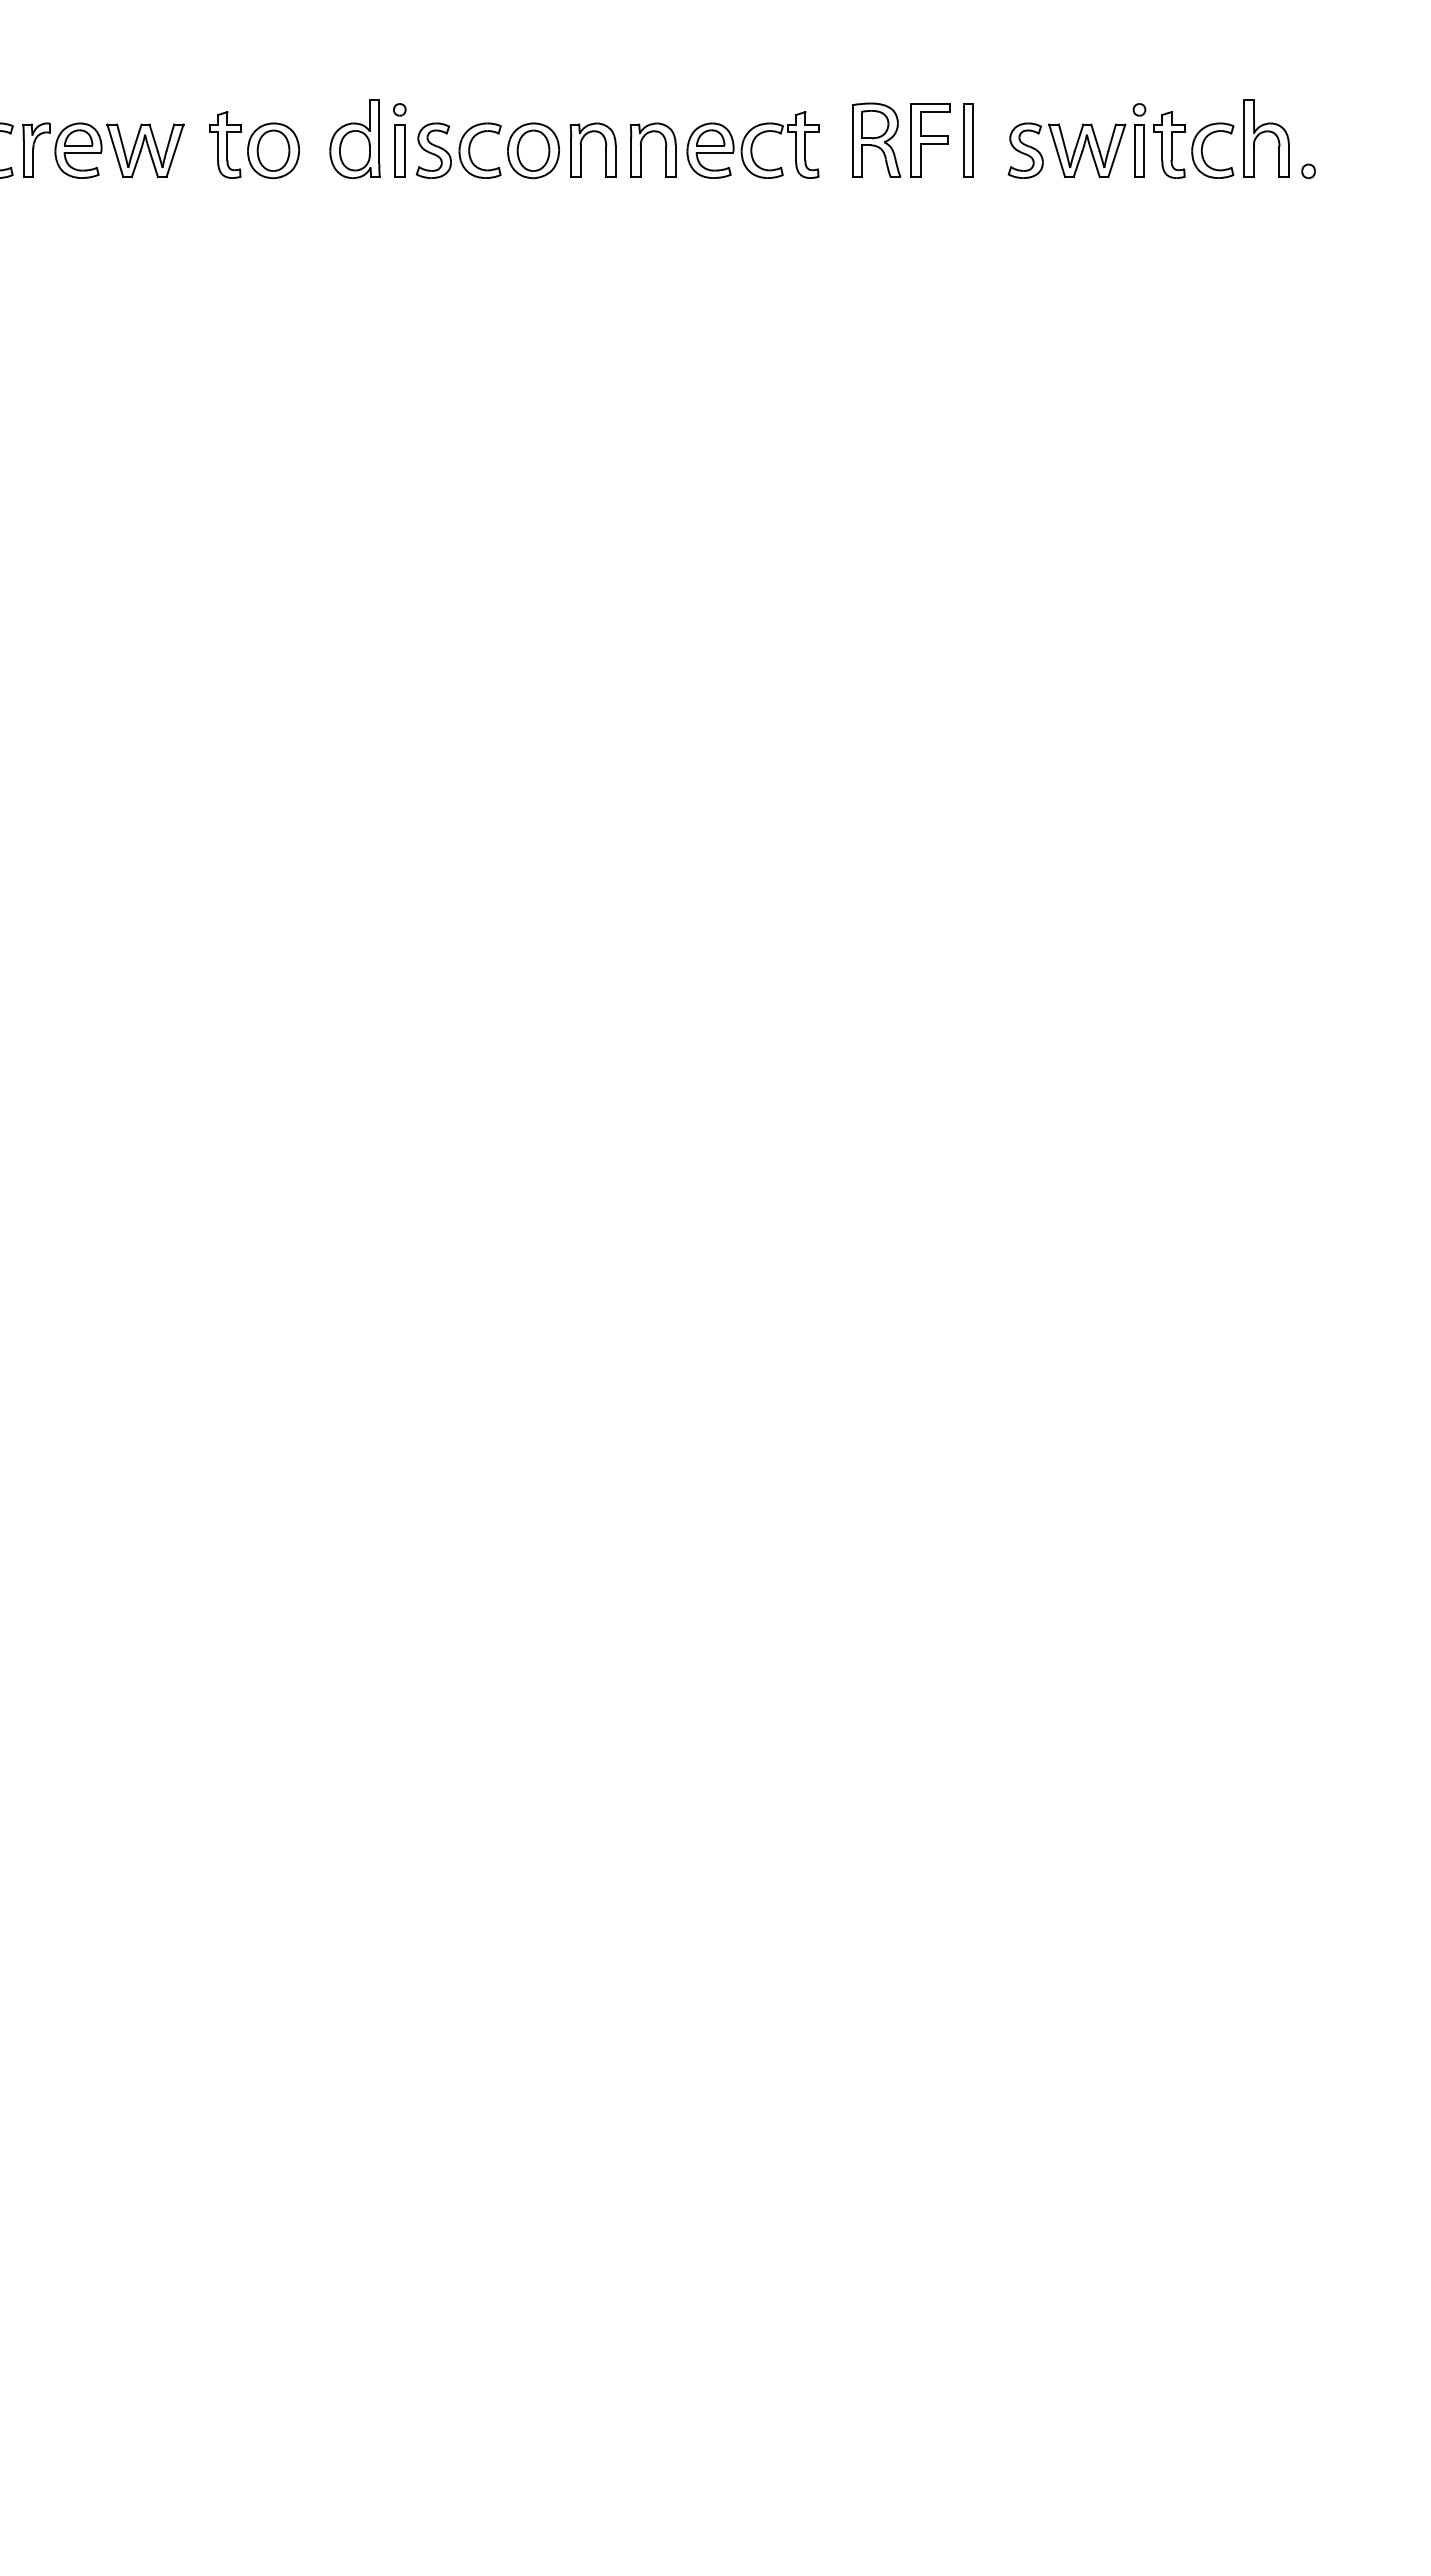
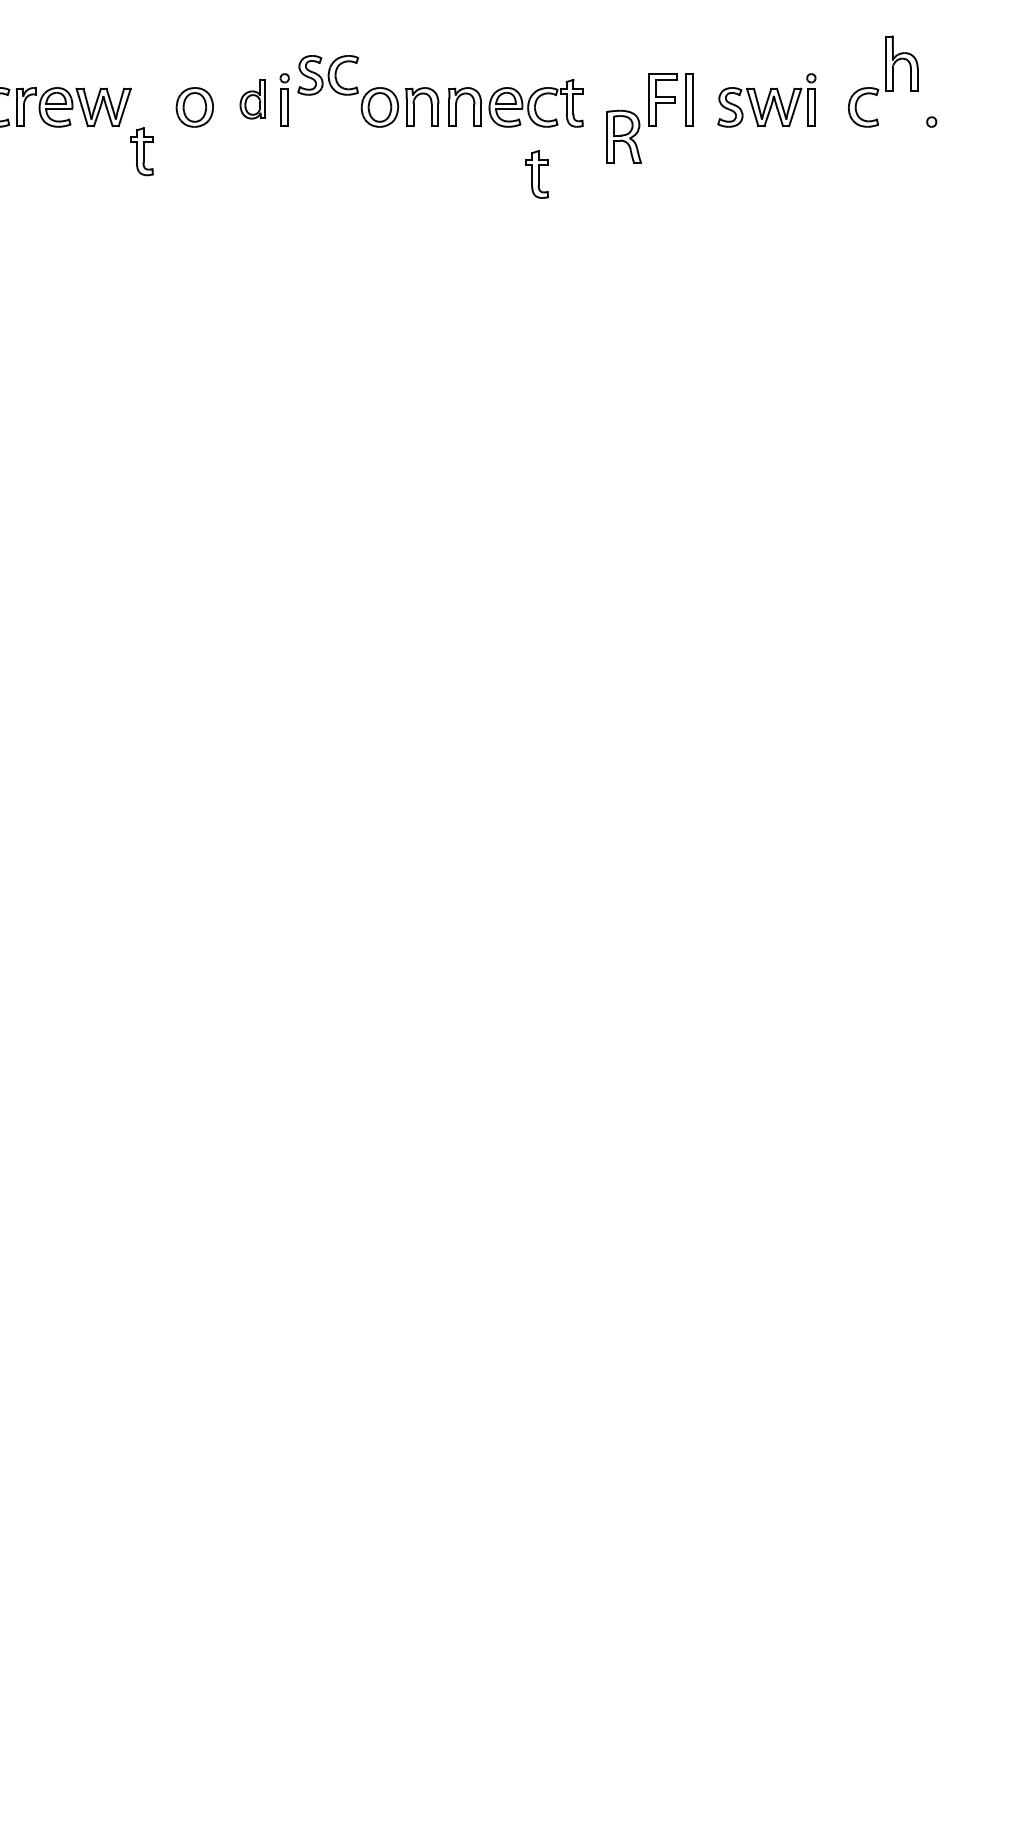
part: (1266, 138) -> (901, 63), moved
part: (354, 139) -> (252, 99), size x0.7
part: (876, 139) -> (624, 136), moved
part: (225, 144) -> (142, 151), moved
part: (1169, 144) -> (537, 174), moved
part: (458, 150) -> (327, 75), moved

